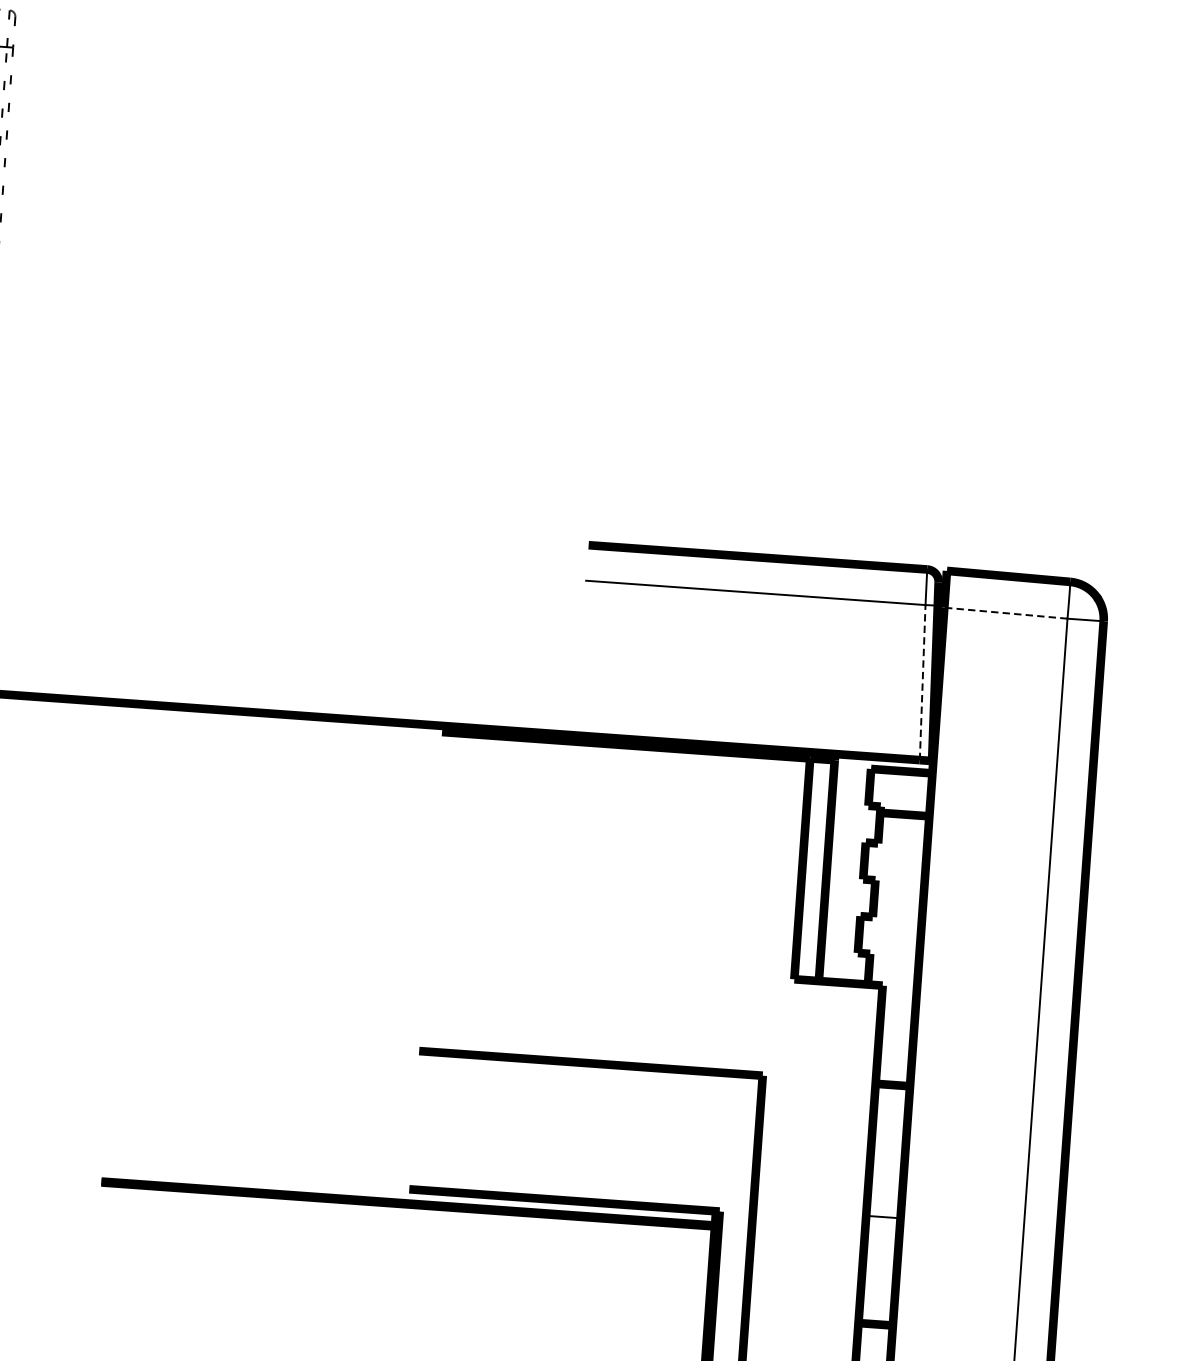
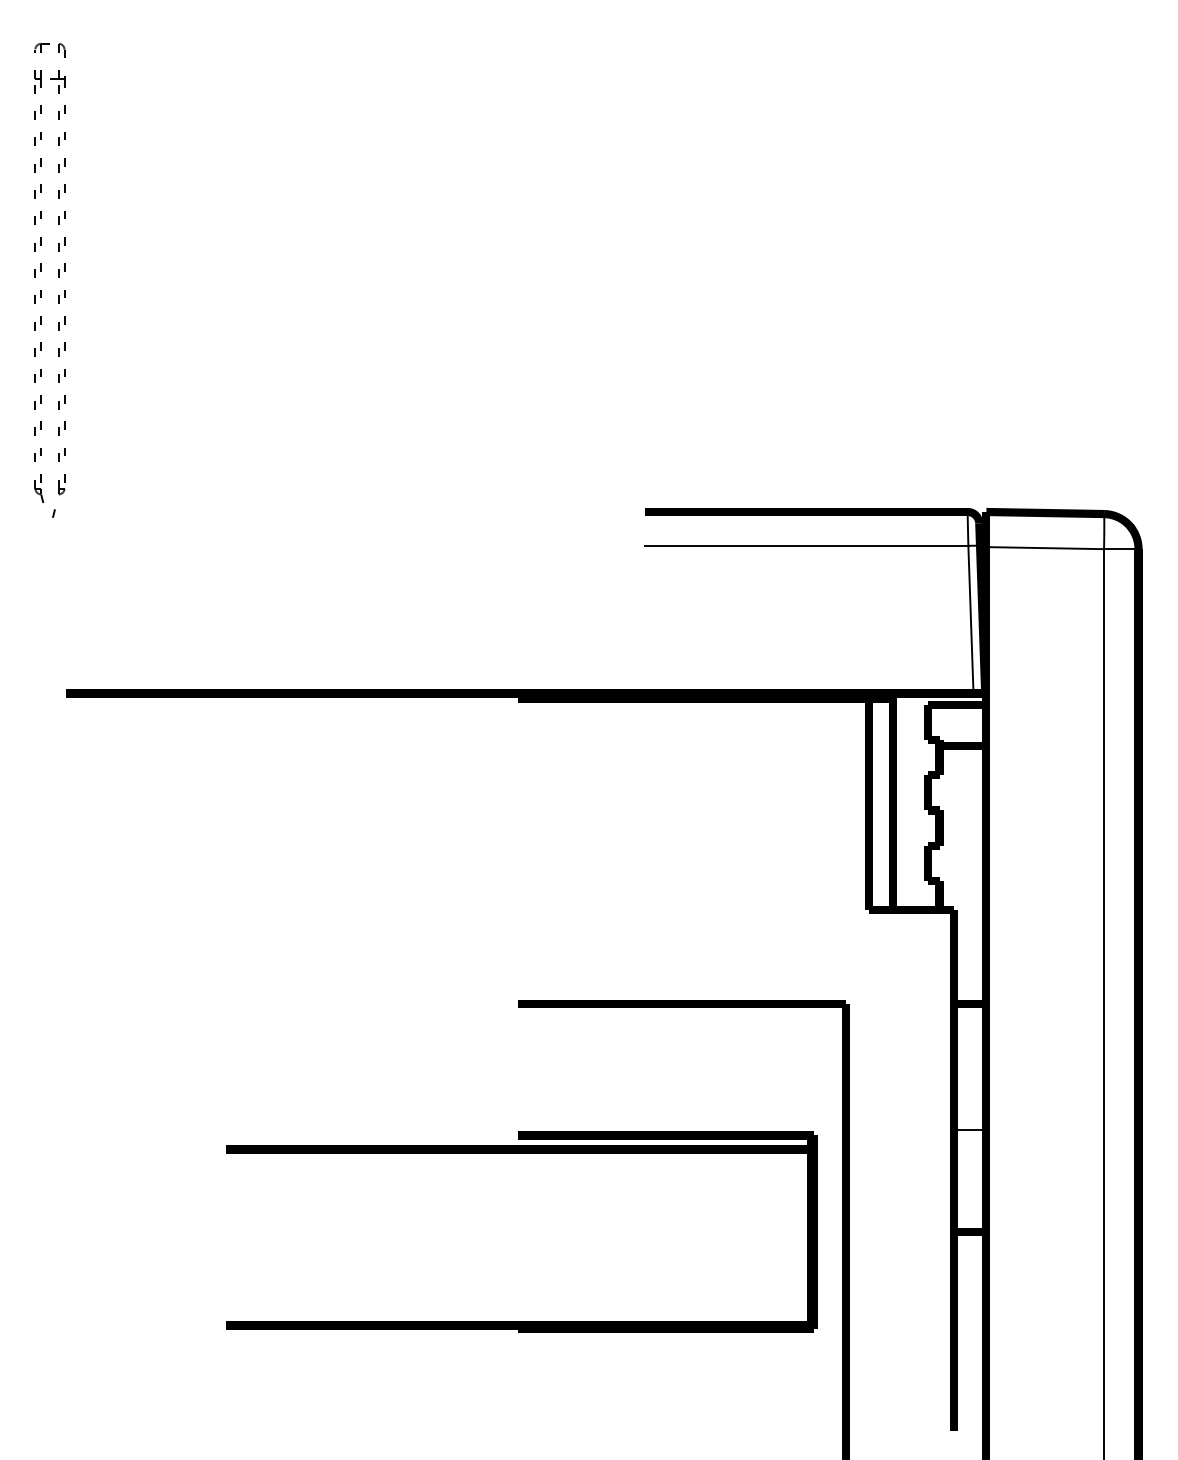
line: (1006, 613) -> (1045, 548), dashed -> solid
line: (922, 682) -> (970, 619), dashed -> solid

